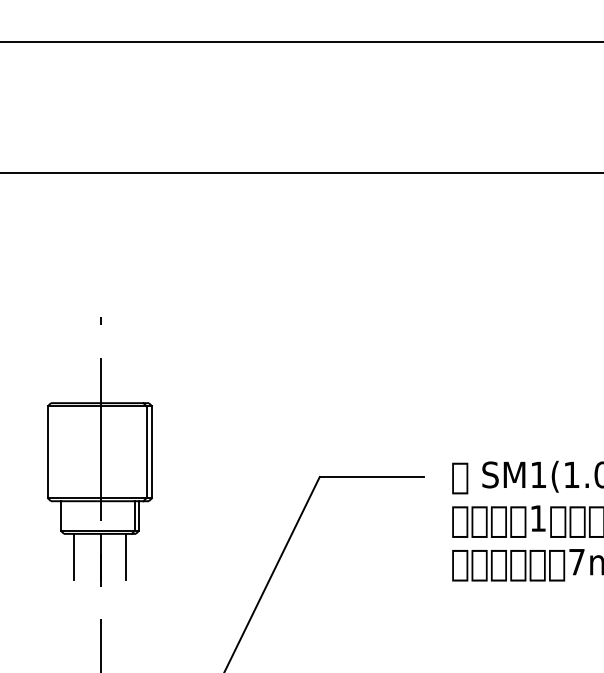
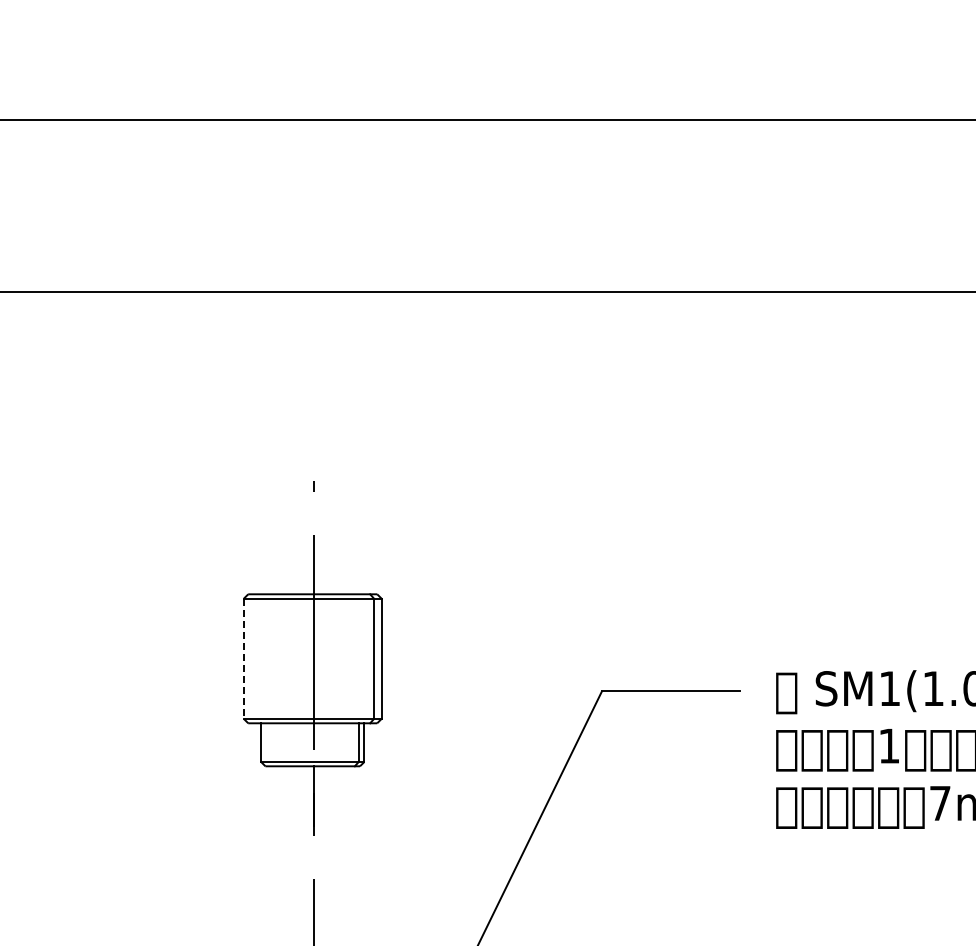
line: (47, 452) -> (243, 659), solid -> dashed
line: (73, 556) -> (278, 796), removed
line: (126, 556) -> (347, 796), removed

